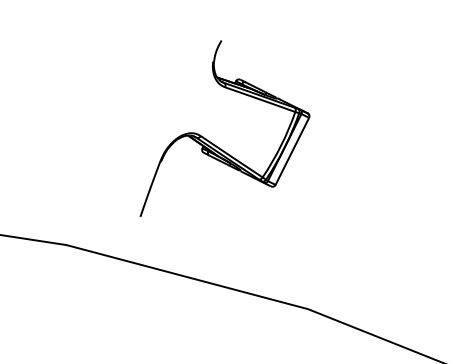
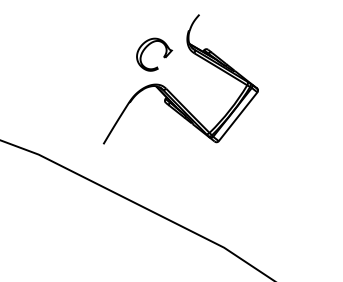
part: (189, 98) -> (163, 56), added

